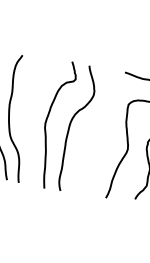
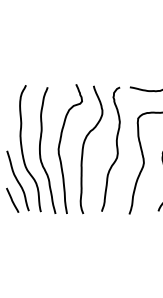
curve: (27, 121) -> (40, 150), added
curve: (102, 131) -> (116, 148), added

